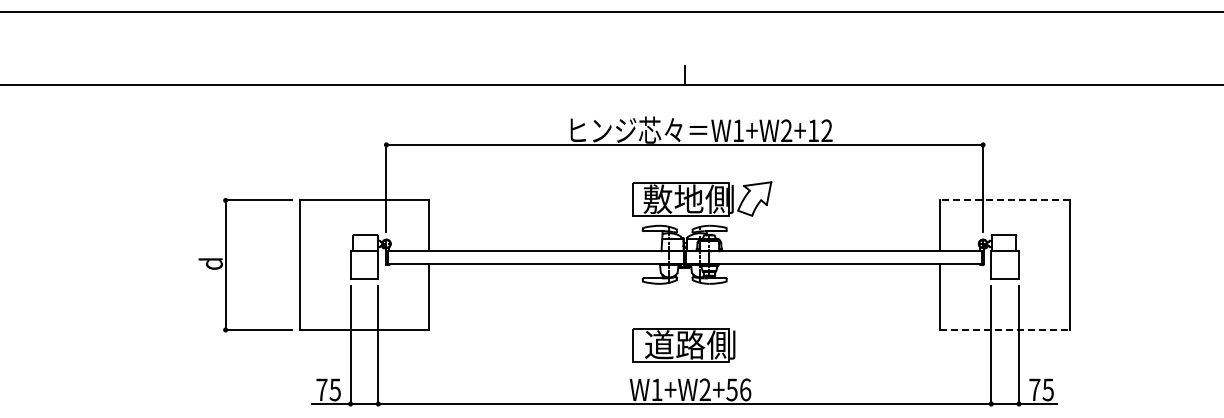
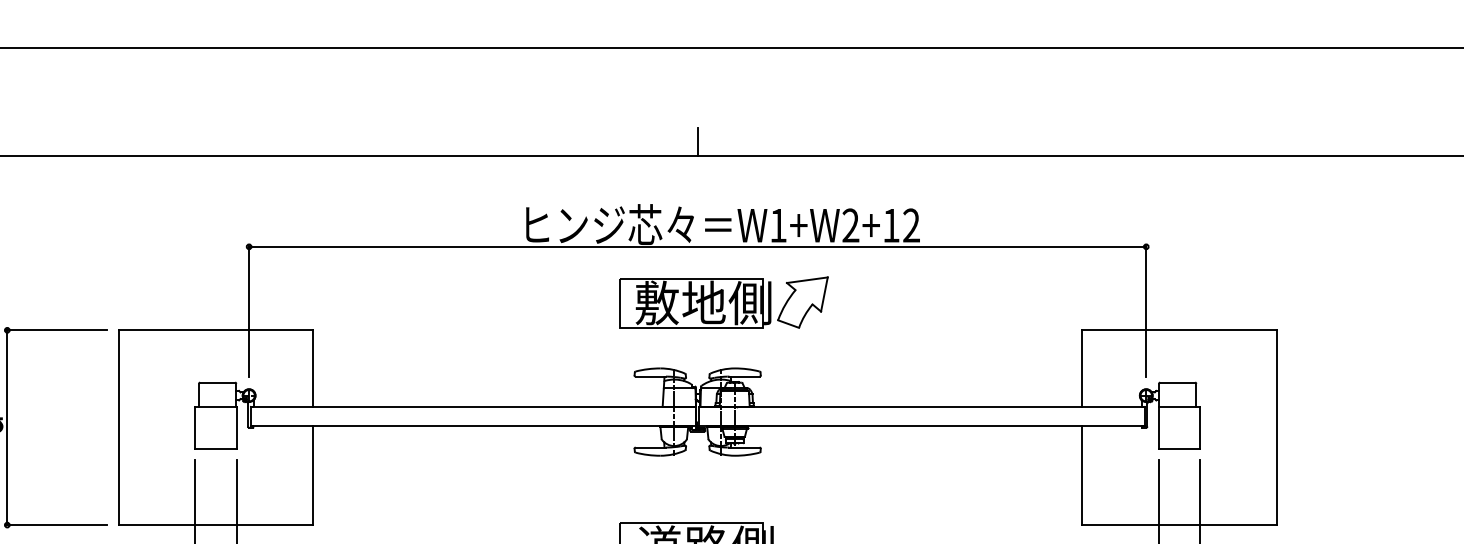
part: (702, 198) -> (724, 301), moved
line: (1005, 200) -> (1179, 330), dashed -> solid
line: (1005, 329) -> (1179, 524), dashed -> solid

